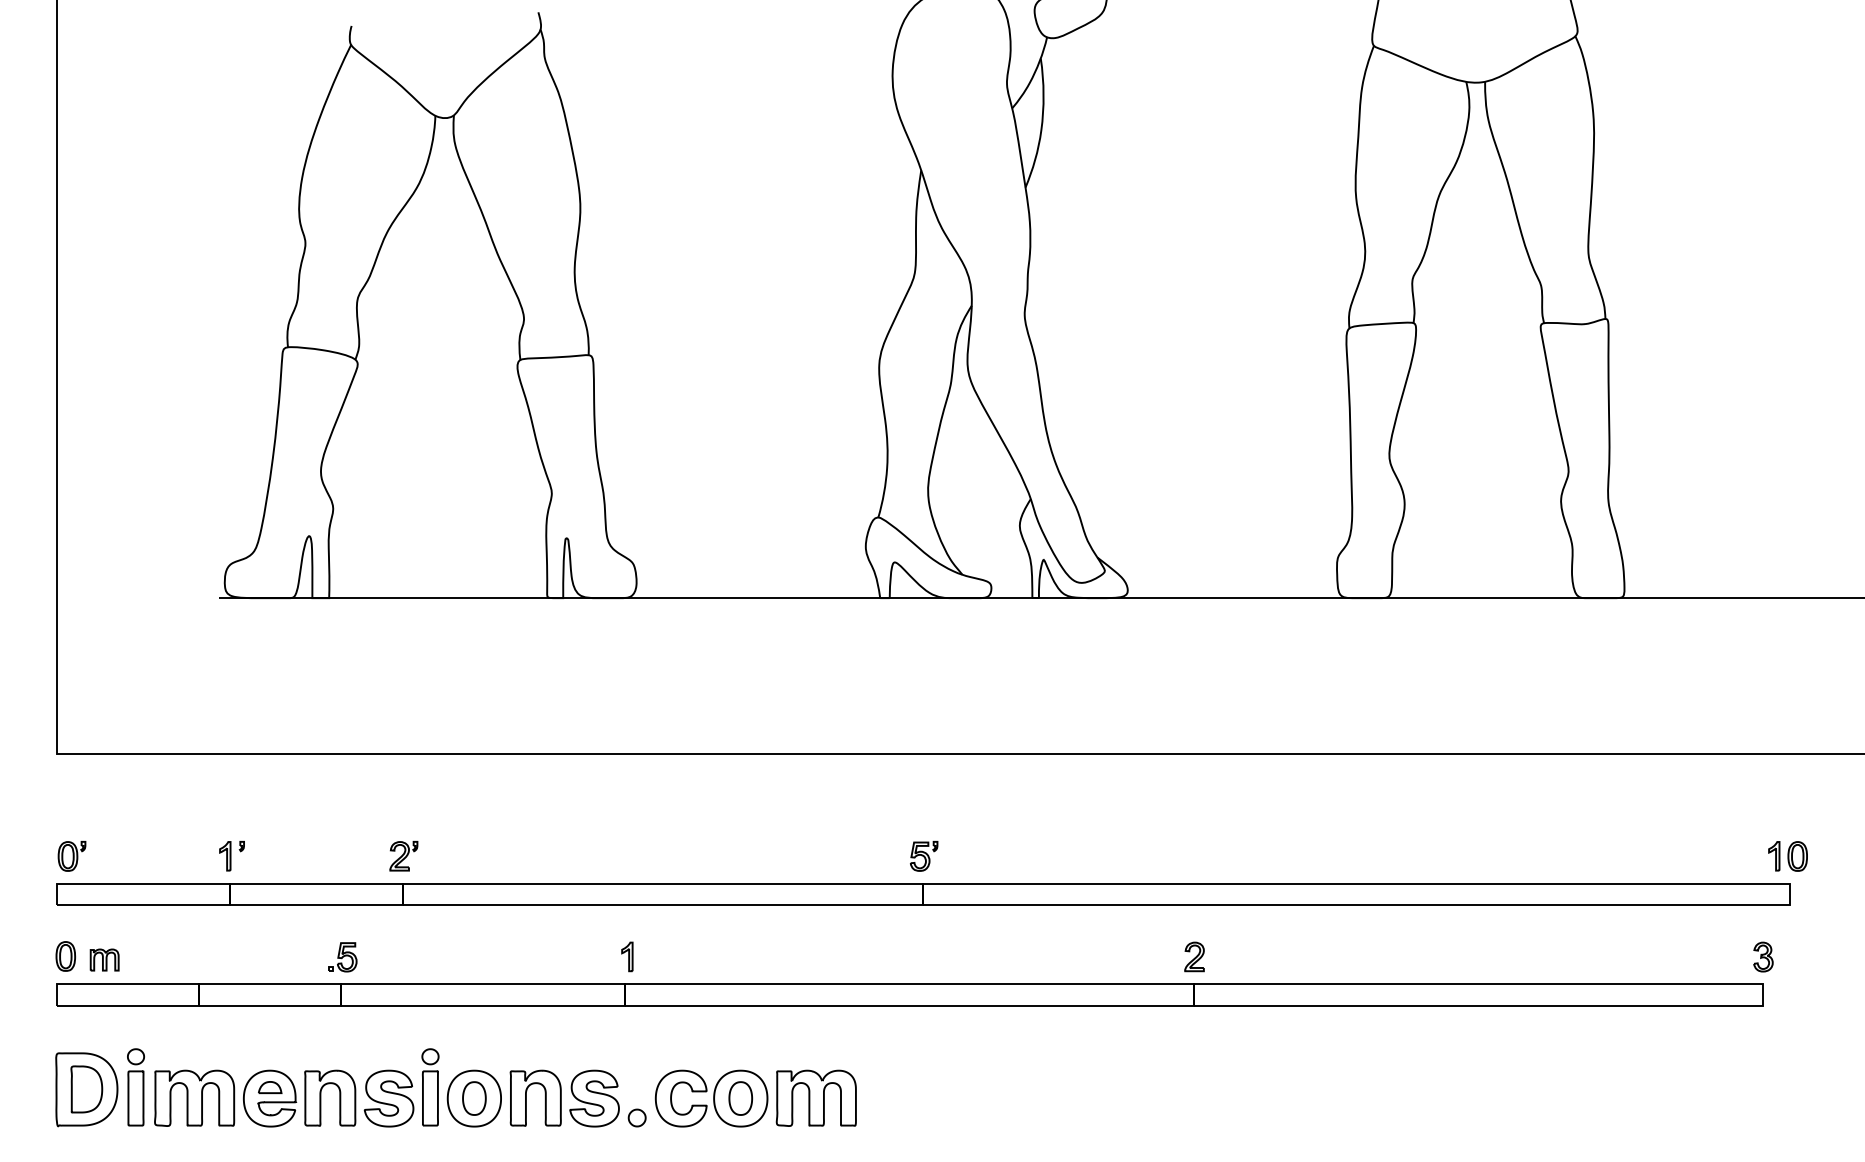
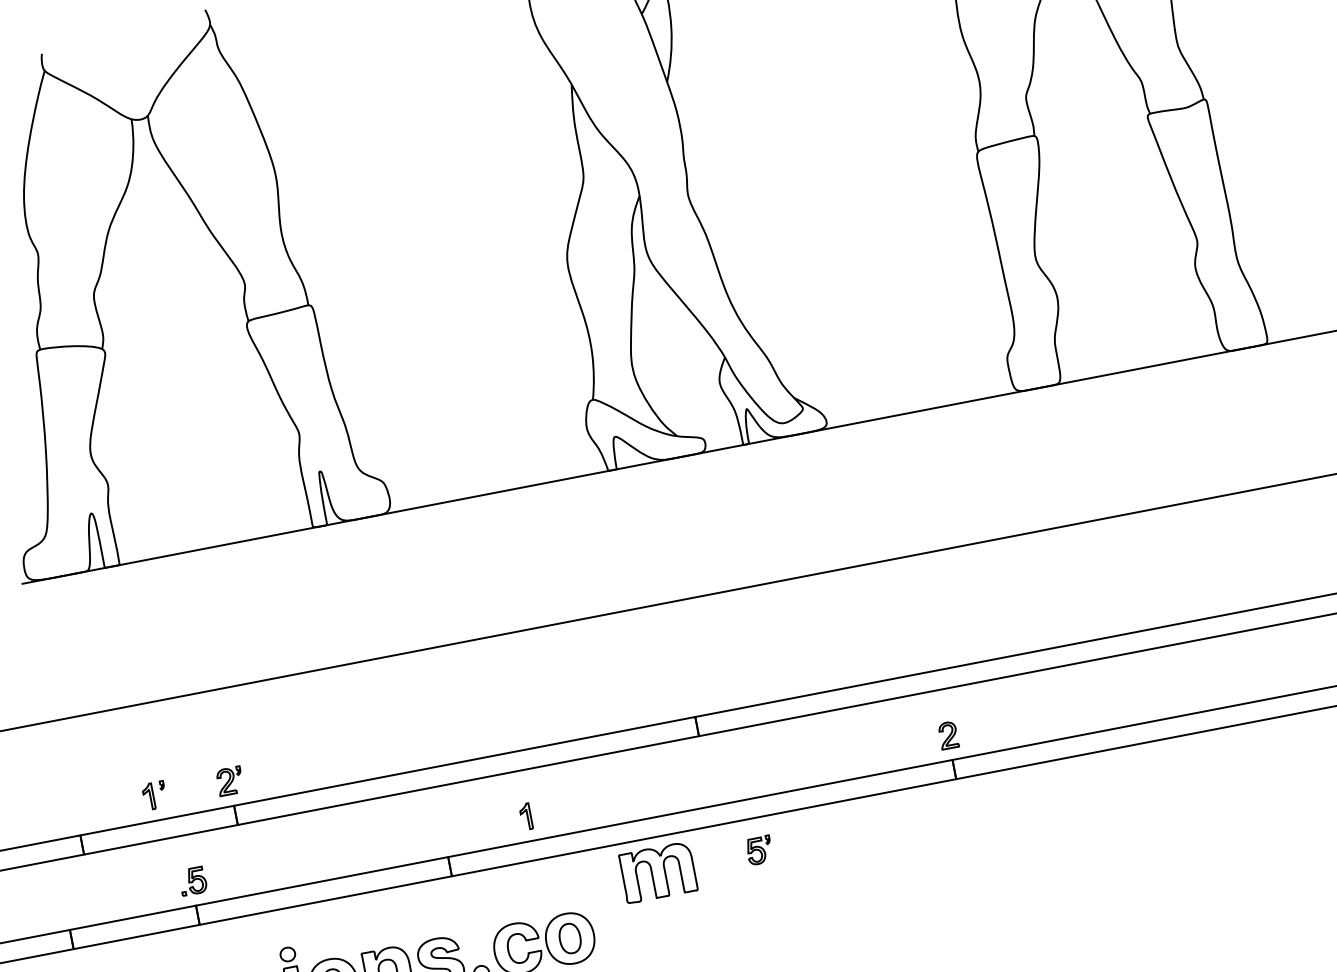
part: (231, 856) -> (154, 796), moved
part: (924, 856) -> (759, 850), moved
part: (627, 956) -> (526, 816), moved
part: (815, 1097) -> (657, 872), moved

